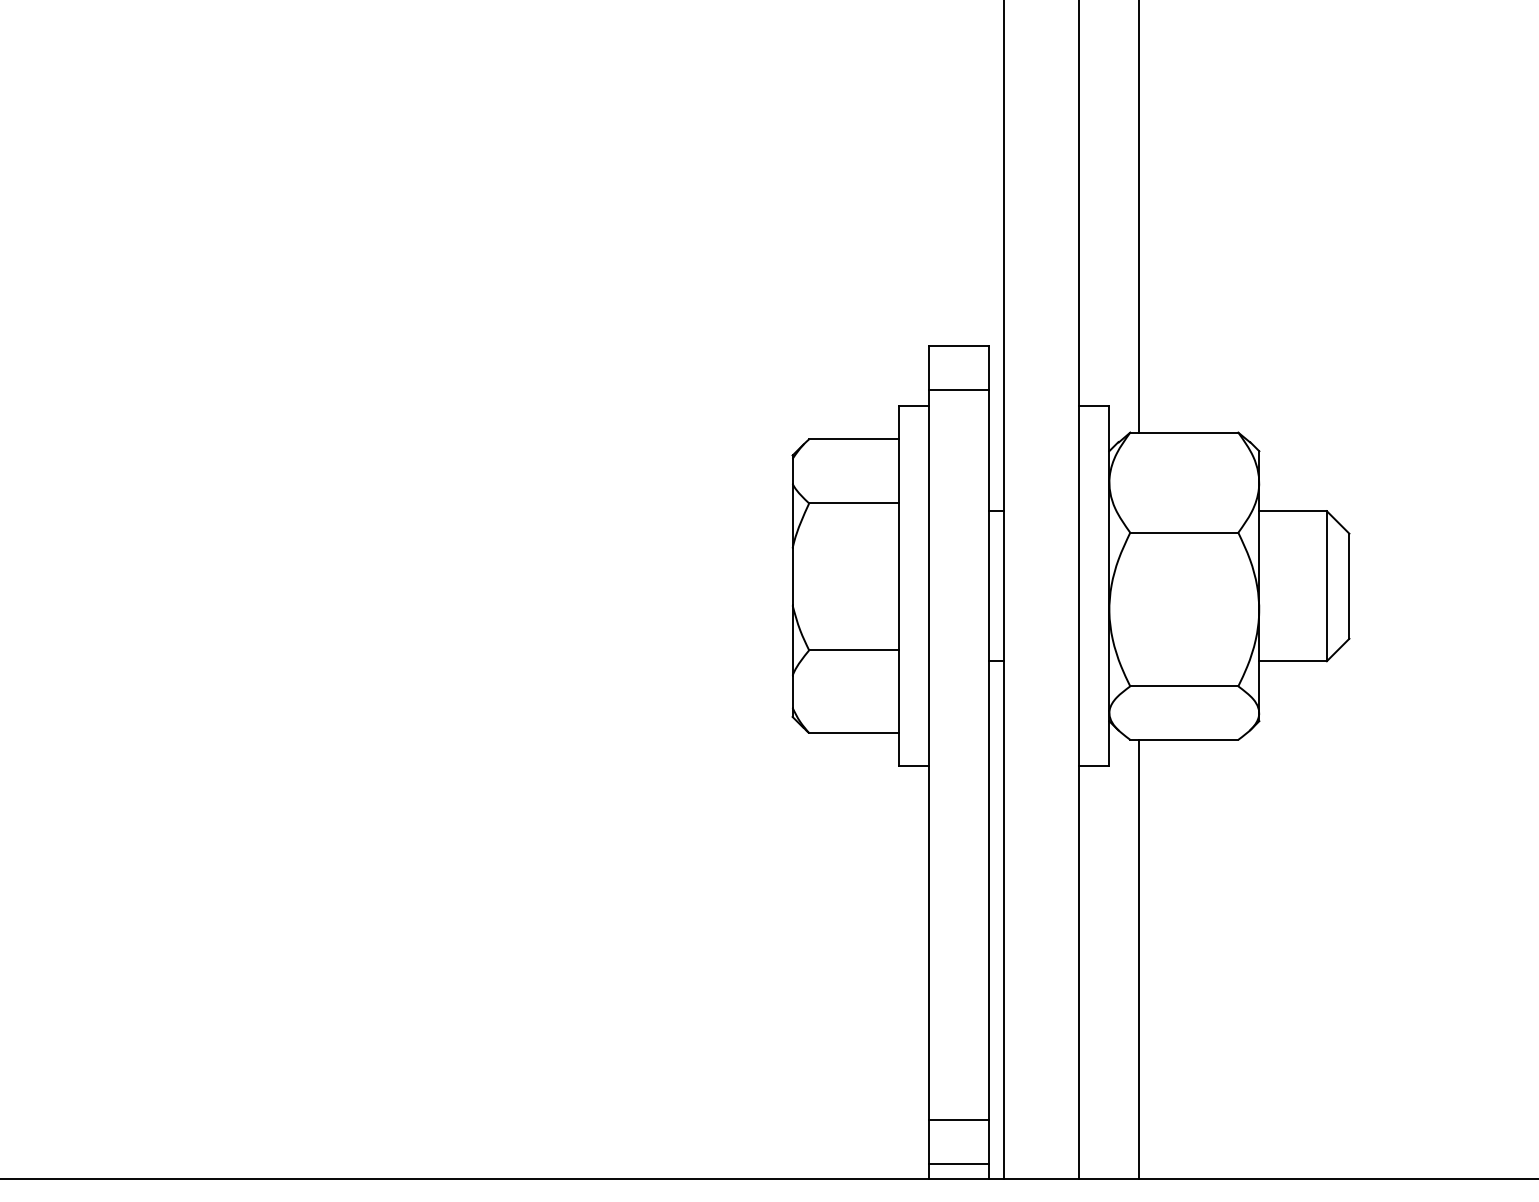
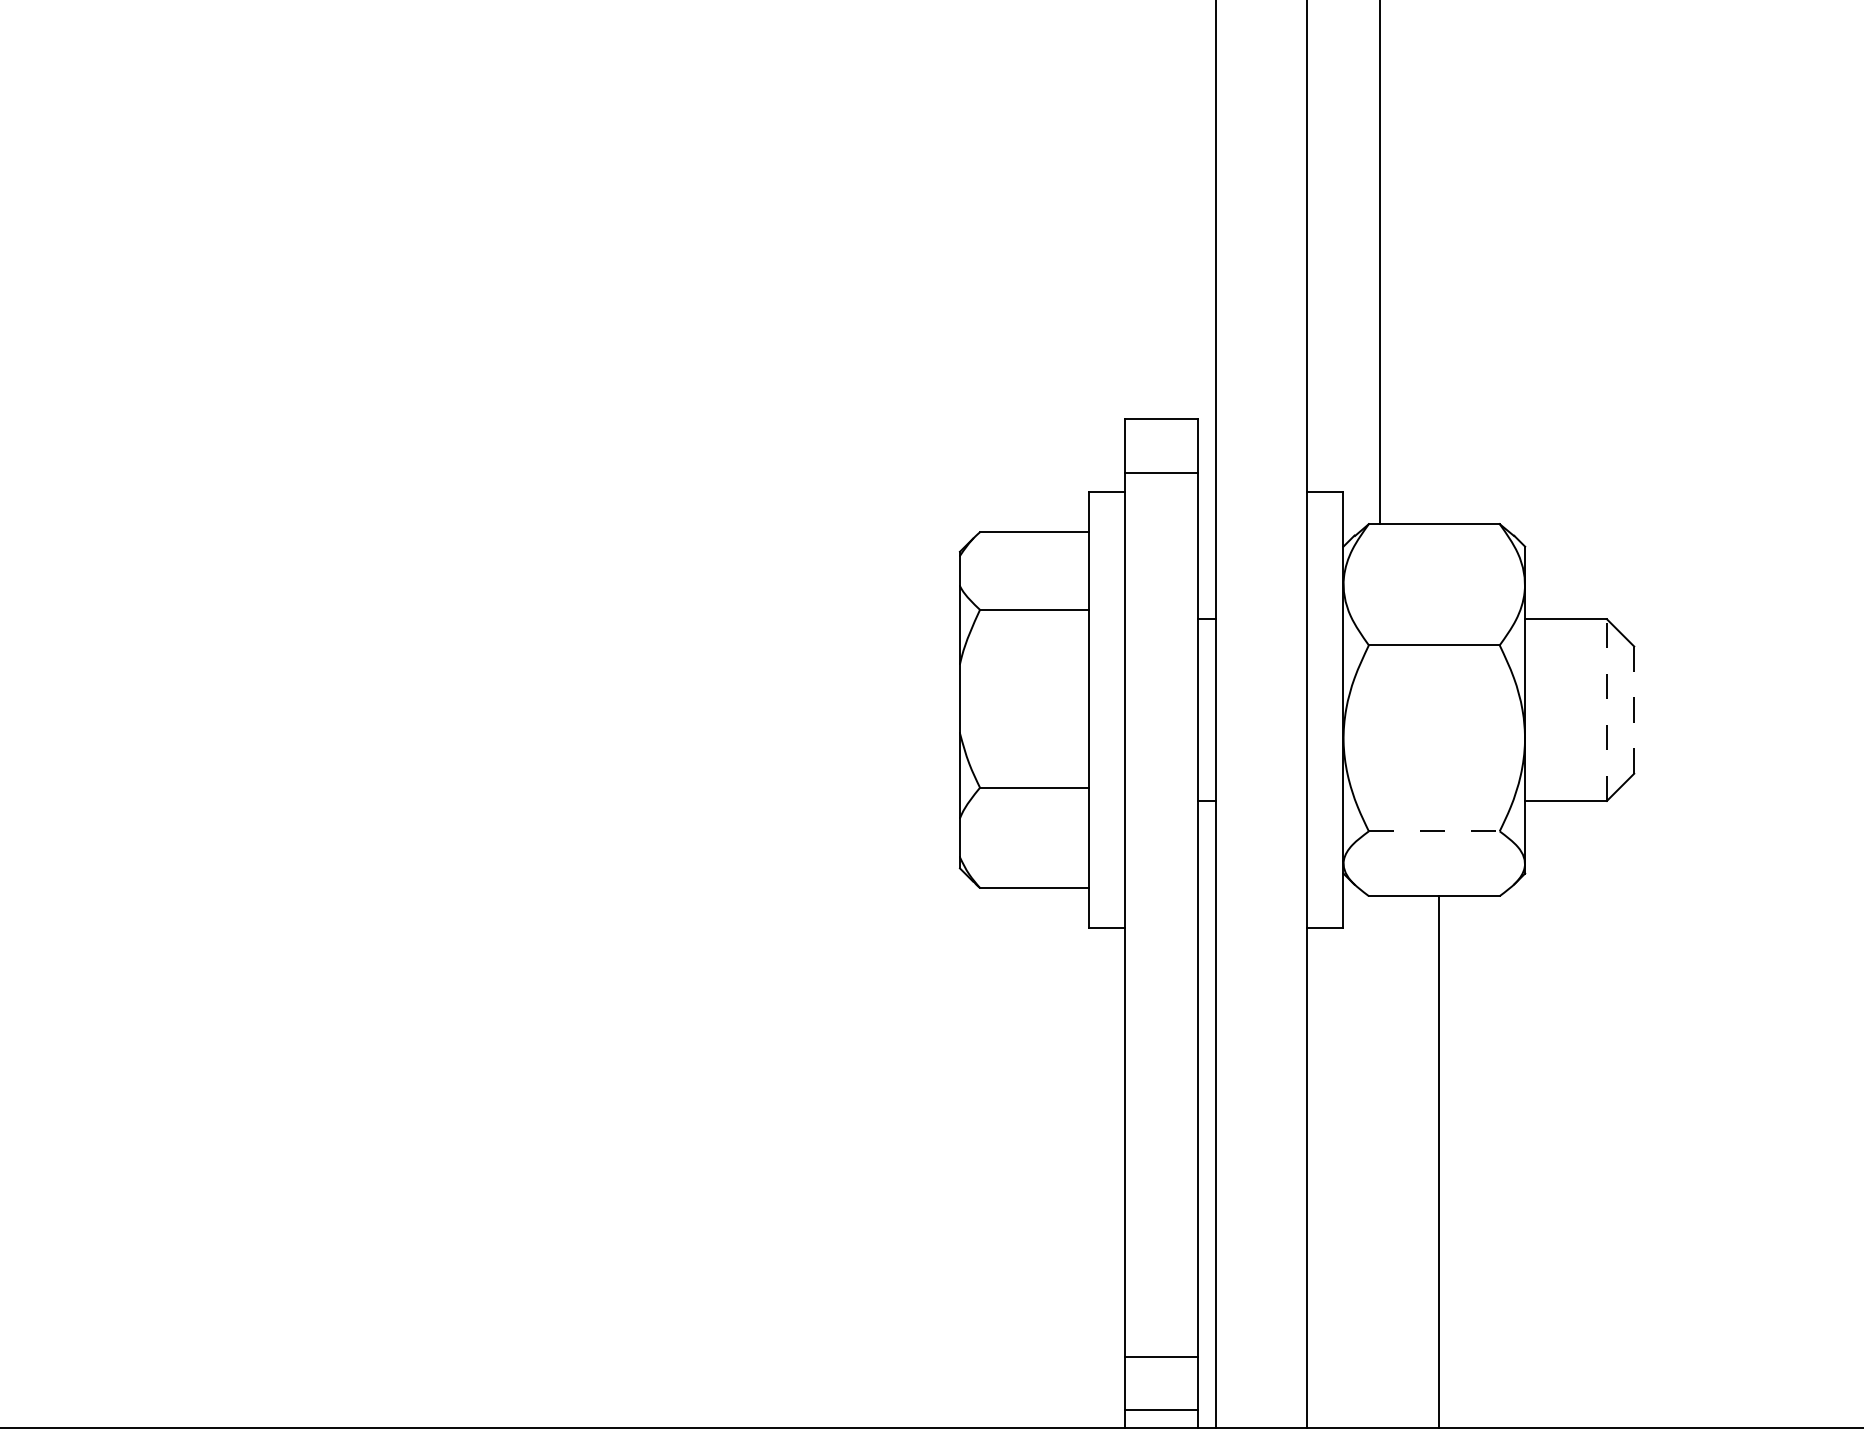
line: (1326, 586) -> (1606, 710), solid -> dashed
line: (1349, 586) -> (1634, 710), solid -> dashed
line: (1184, 686) -> (1434, 831), solid -> dashed
line: (1139, 958) -> (1438, 1161), moved

